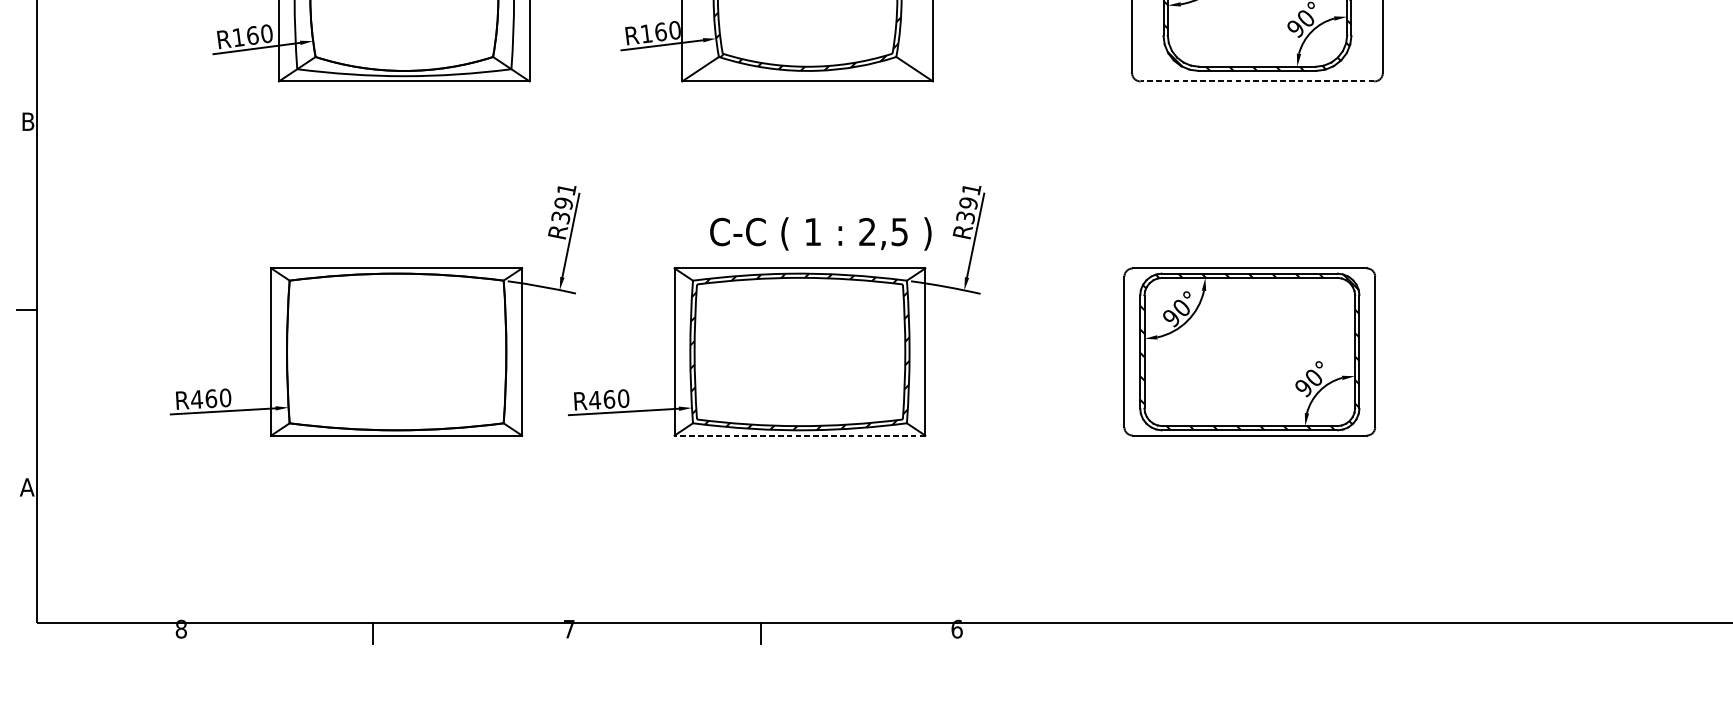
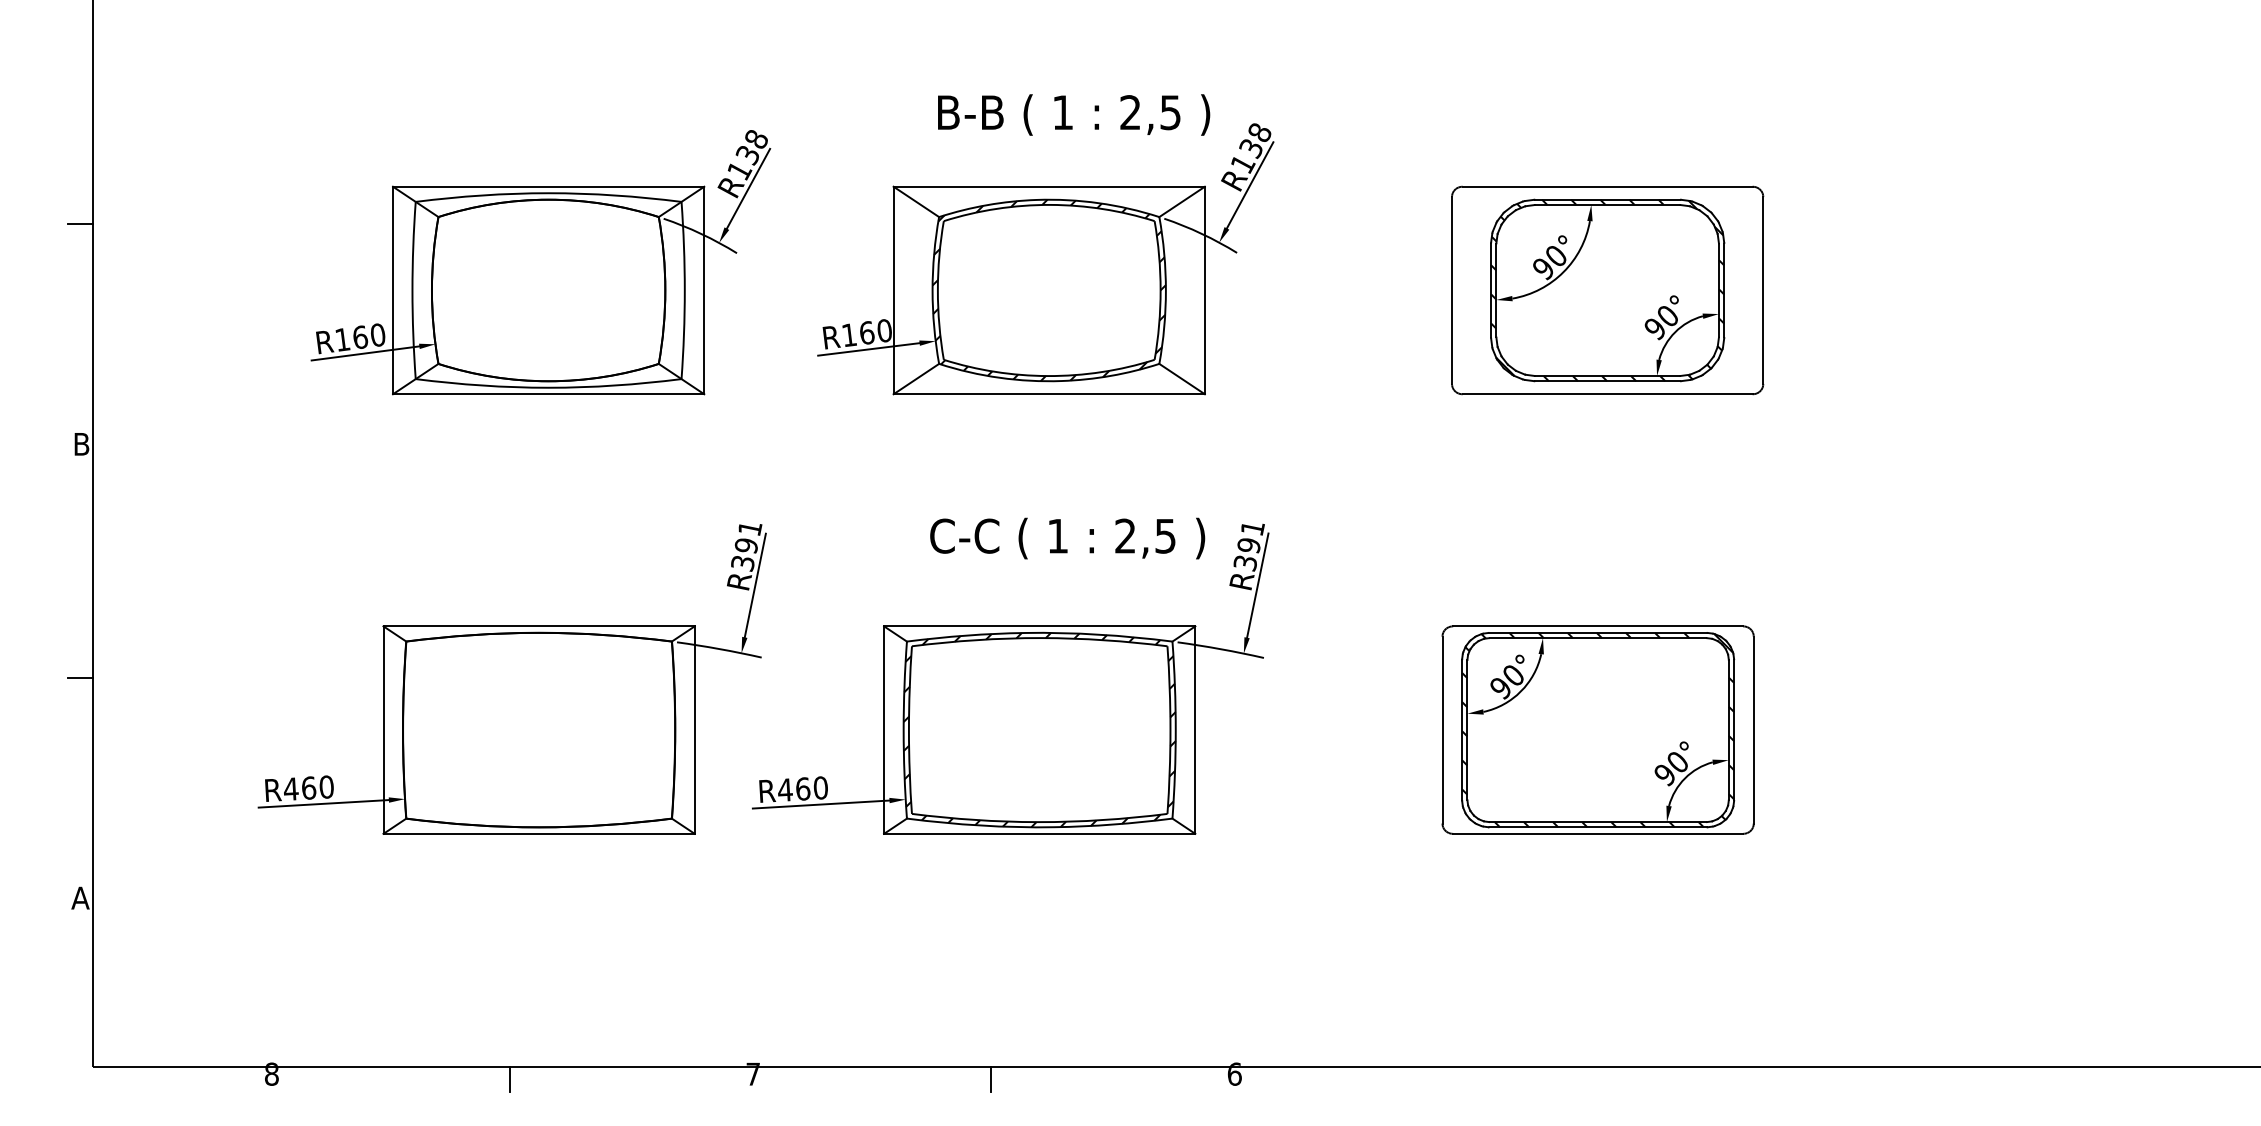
line: (1257, 81) -> (1607, 394), dashed -> solid
text: (820, 233) -> (1067, 538), moved
line: (799, 435) -> (1039, 833), dashed -> solid

